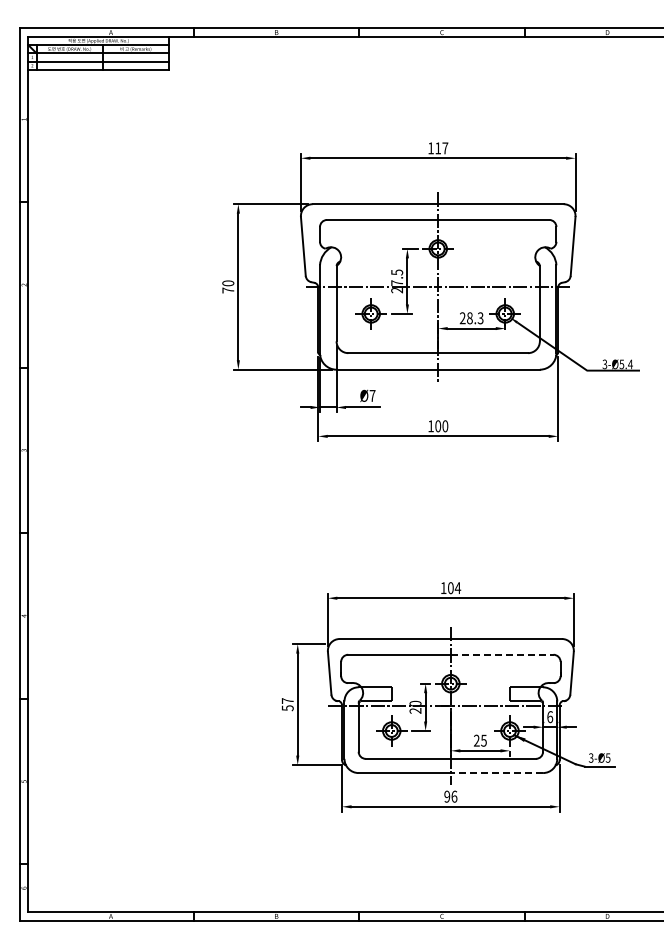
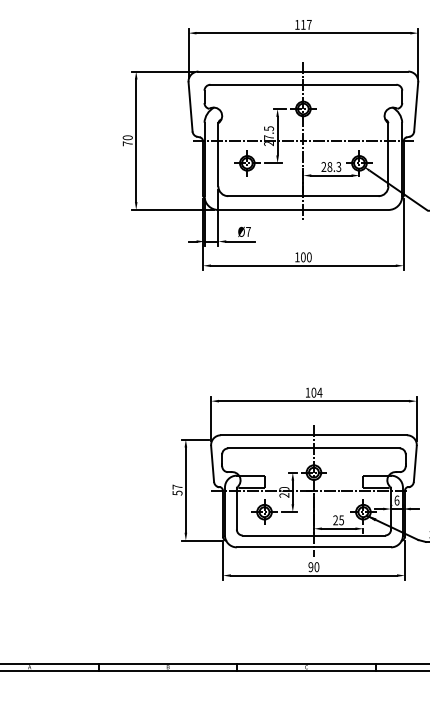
line: (502, 654) -> (357, 448), dashed -> solid
line: (496, 773) -> (352, 547), dashed -> solid
text: (454, 796) -> (316, 566), 96 -> 90

